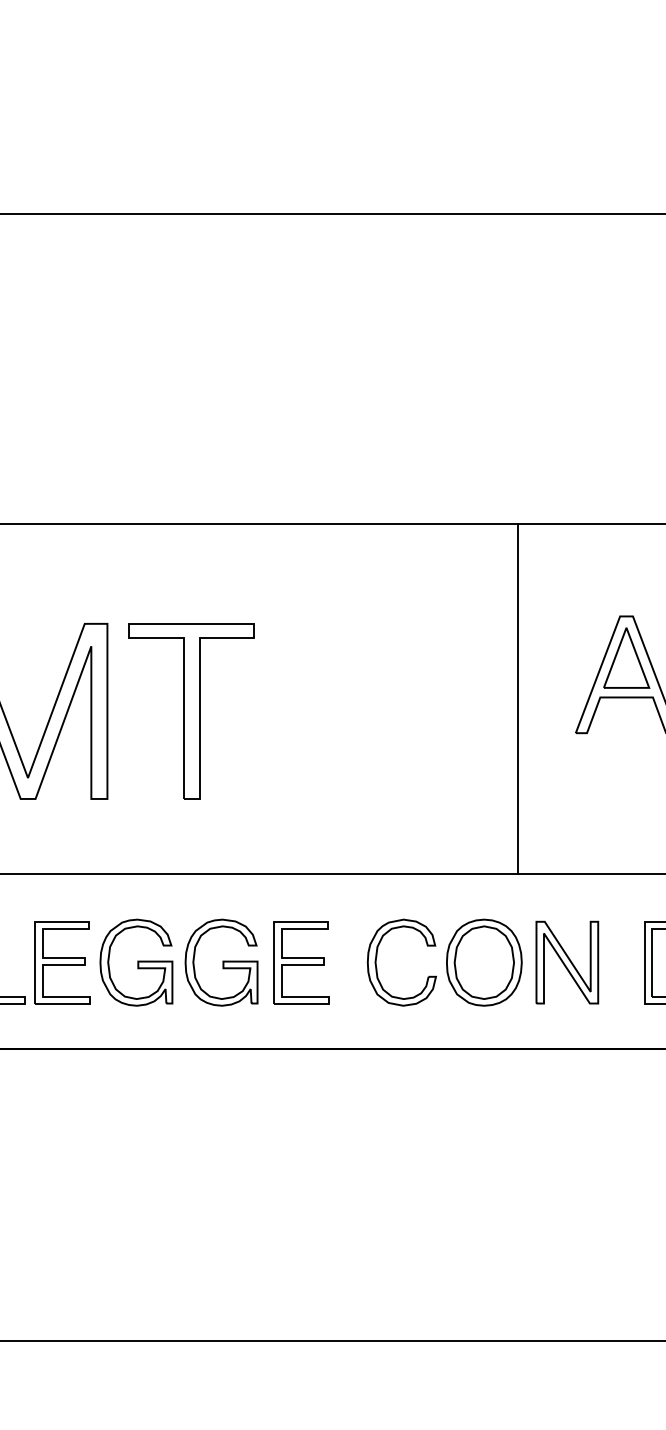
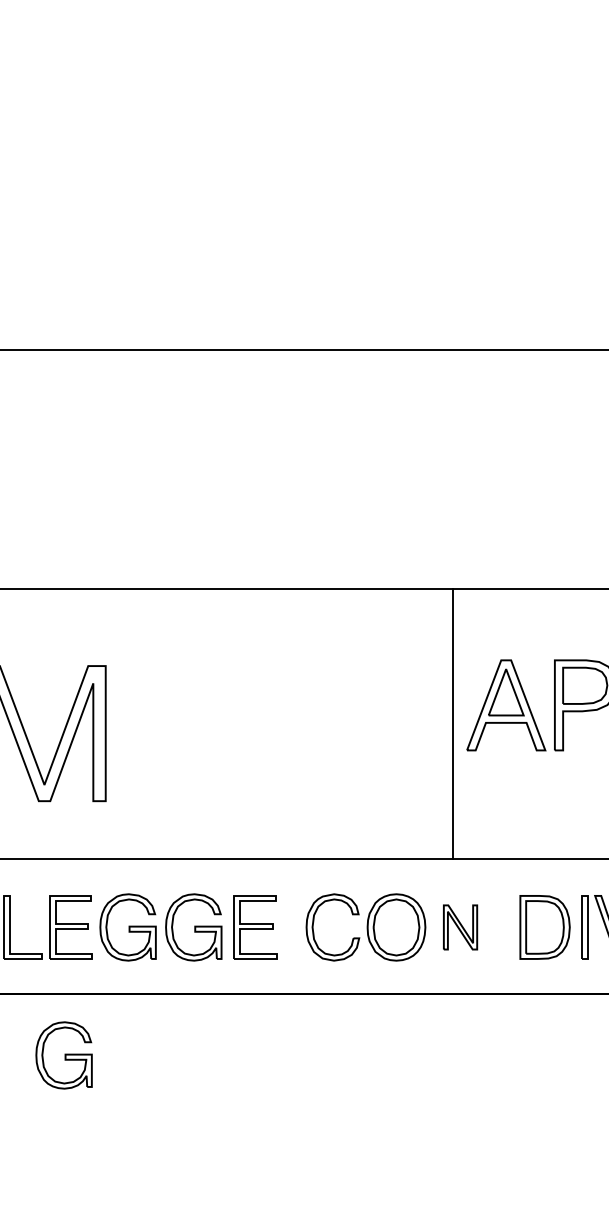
line: (518, 698) -> (452, 723), moved
part: (191, 711) -> (170, 733), removed
part: (567, 962) -> (460, 927), size x0.7
part: (52, 1128) -> (63, 1055), added

